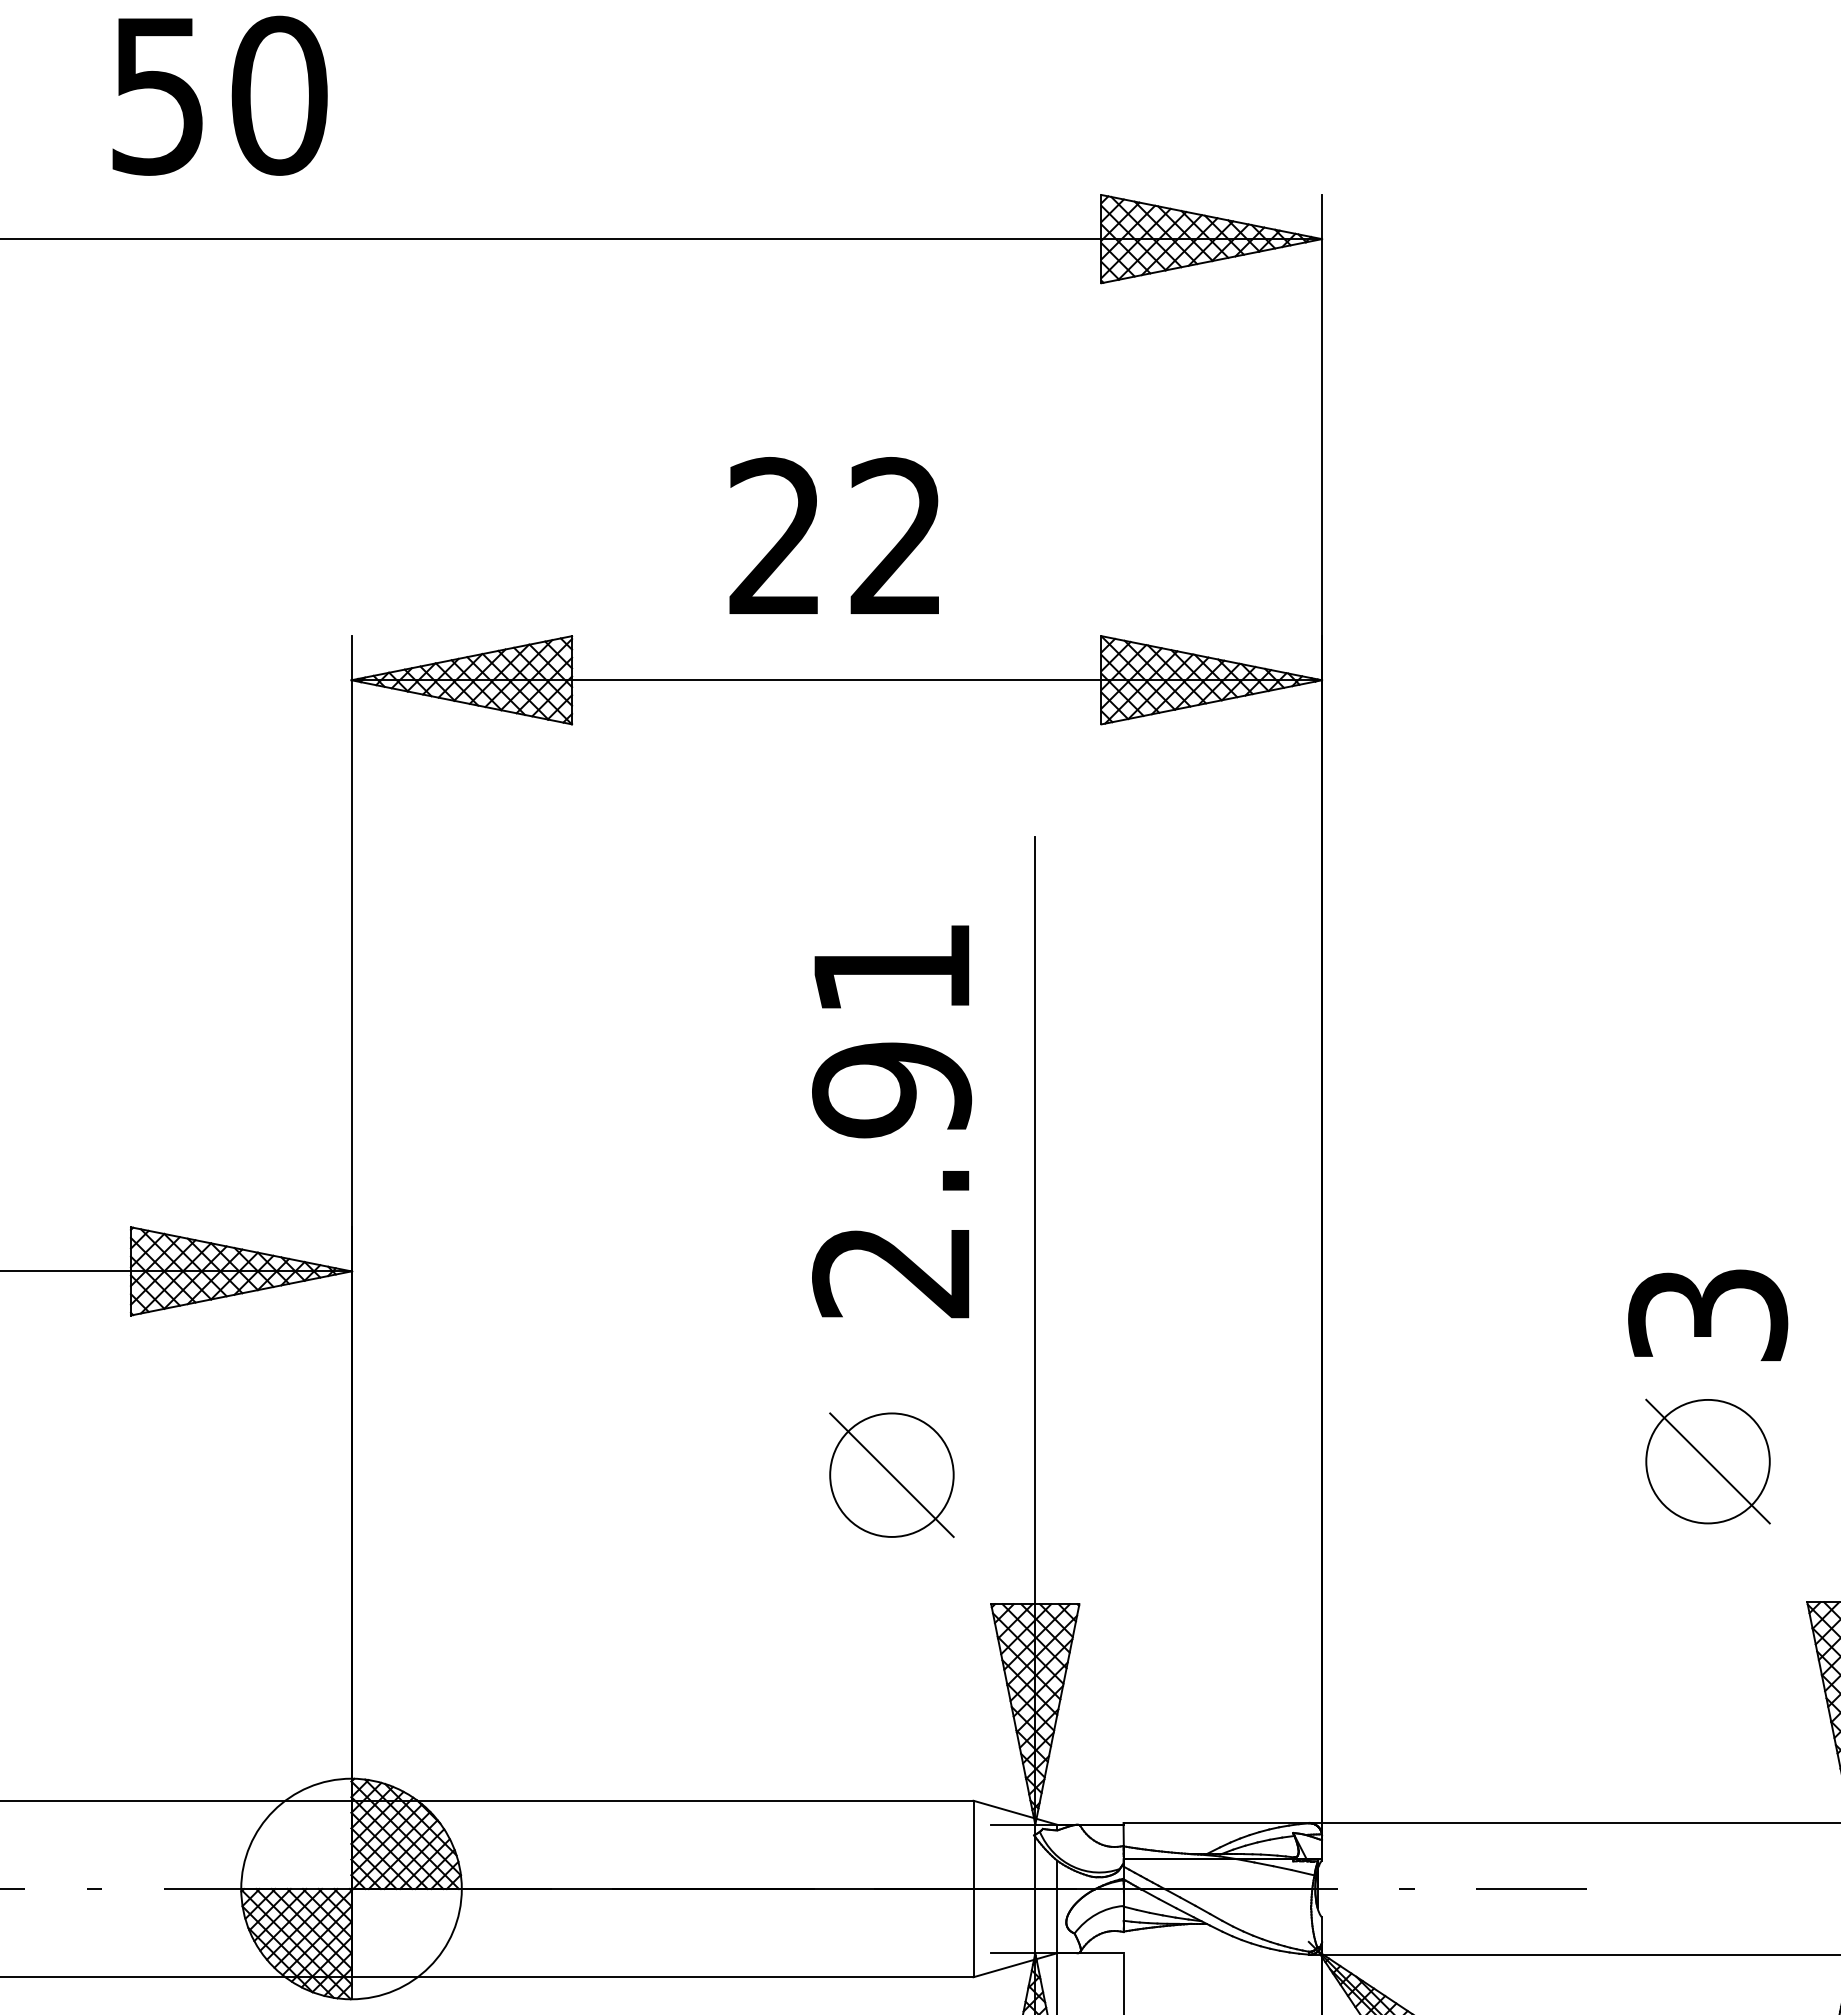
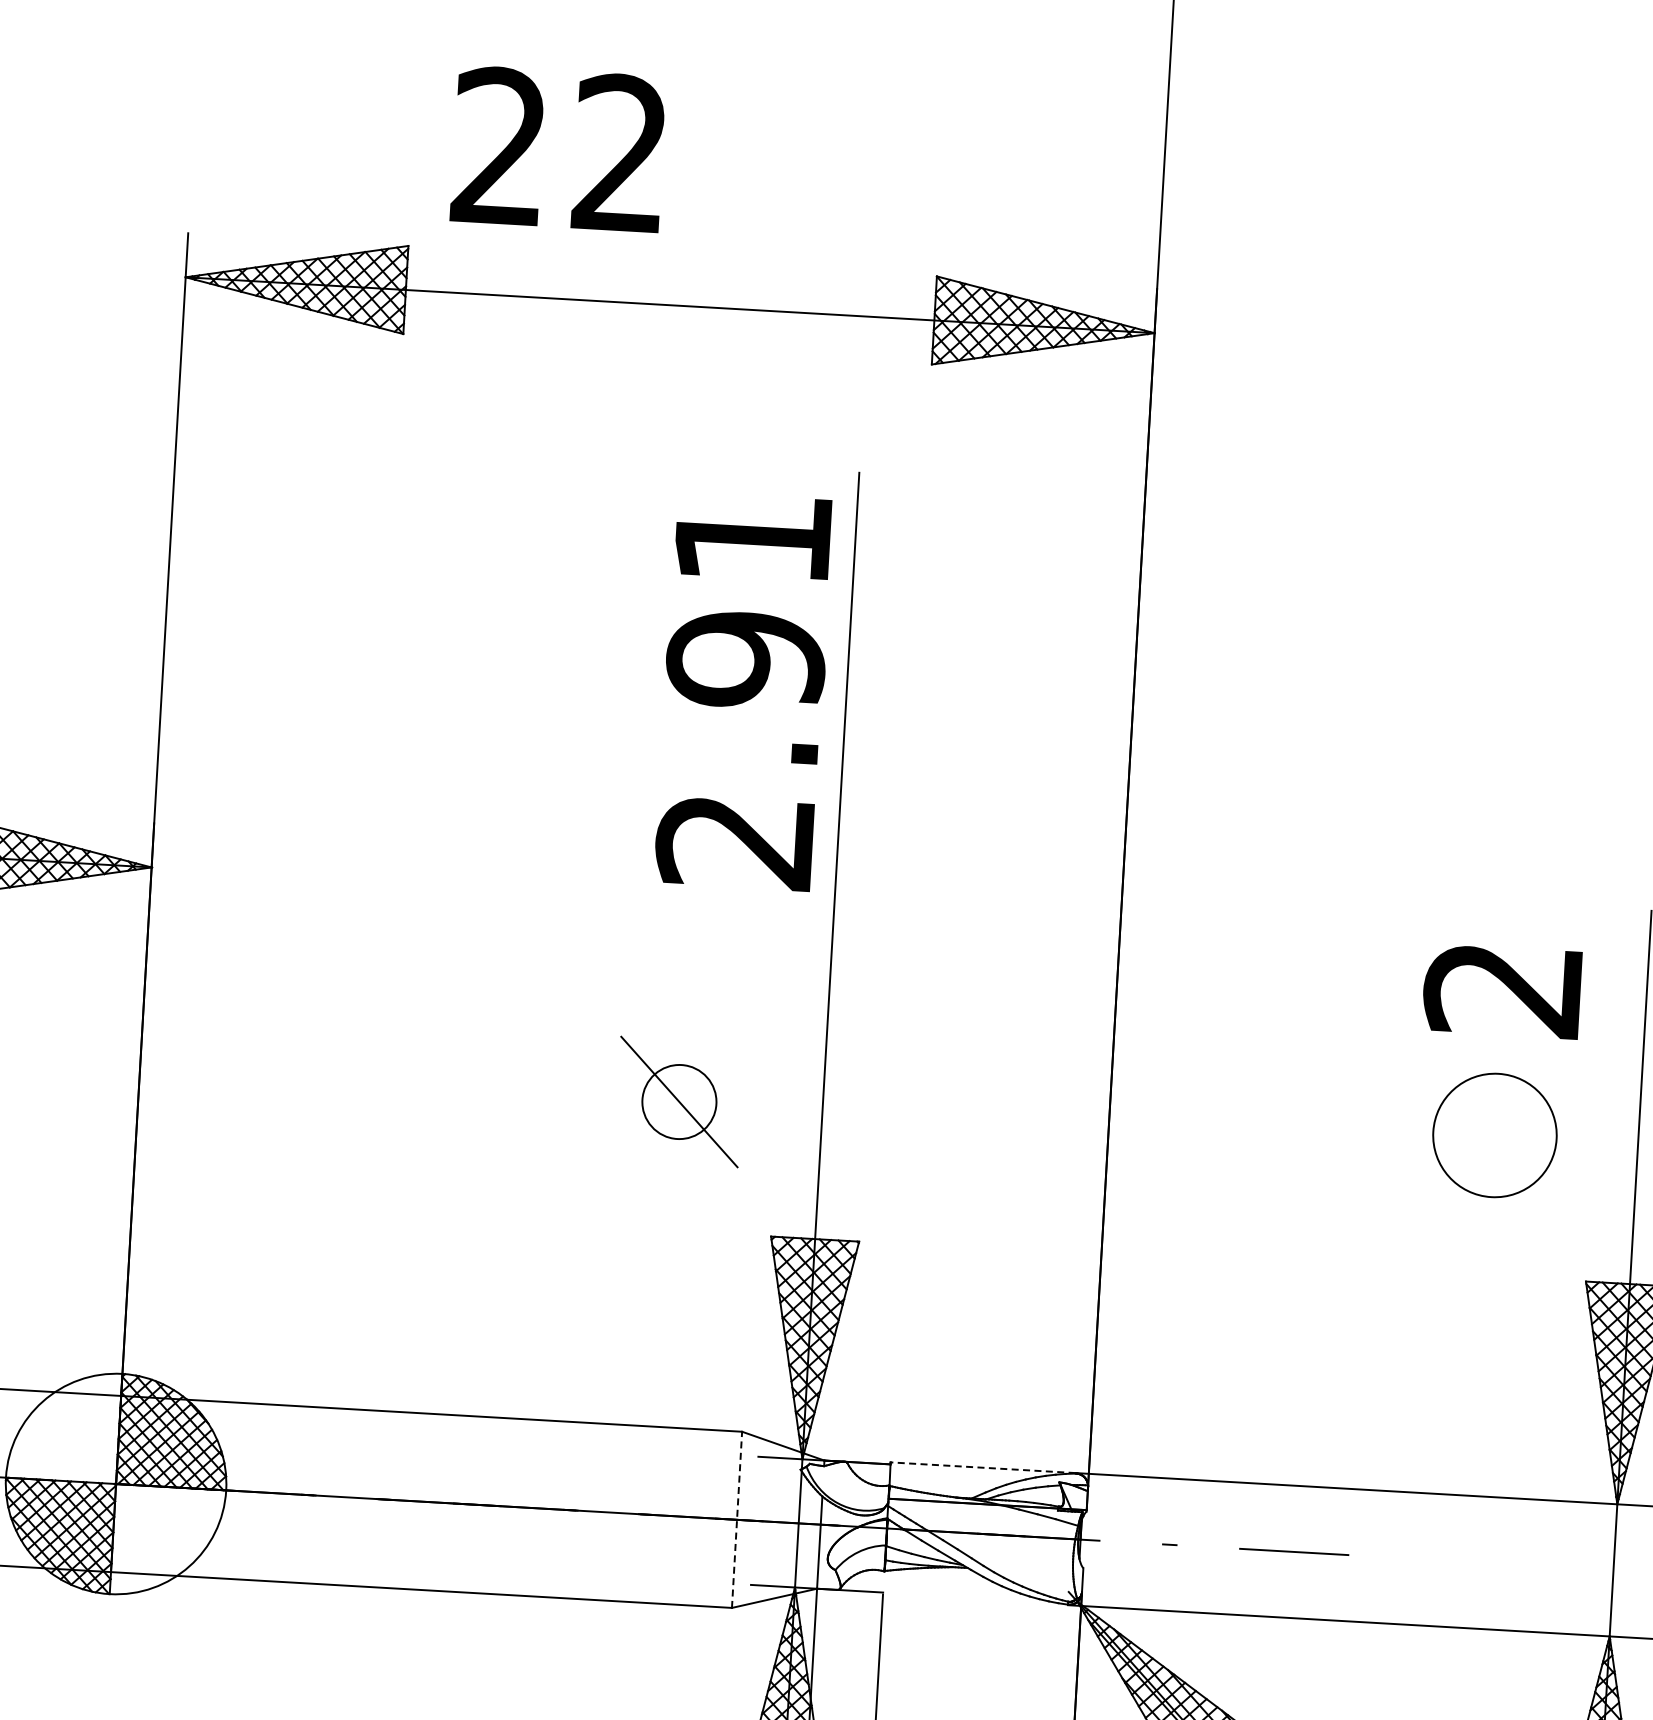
text: (833, 535) -> (557, 148), moved
text: (892, 1121) -> (744, 691), moved
text: (1708, 1315) -> (1503, 989), 3 -> 2
line: (1707, 1461) -> (1494, 1135), removed
circle: (891, 1474) -> (679, 1101), size x0.6
line: (1216, 1822) -> (983, 1467), solid -> dashed
line: (973, 1888) -> (737, 1519), solid -> dashed

